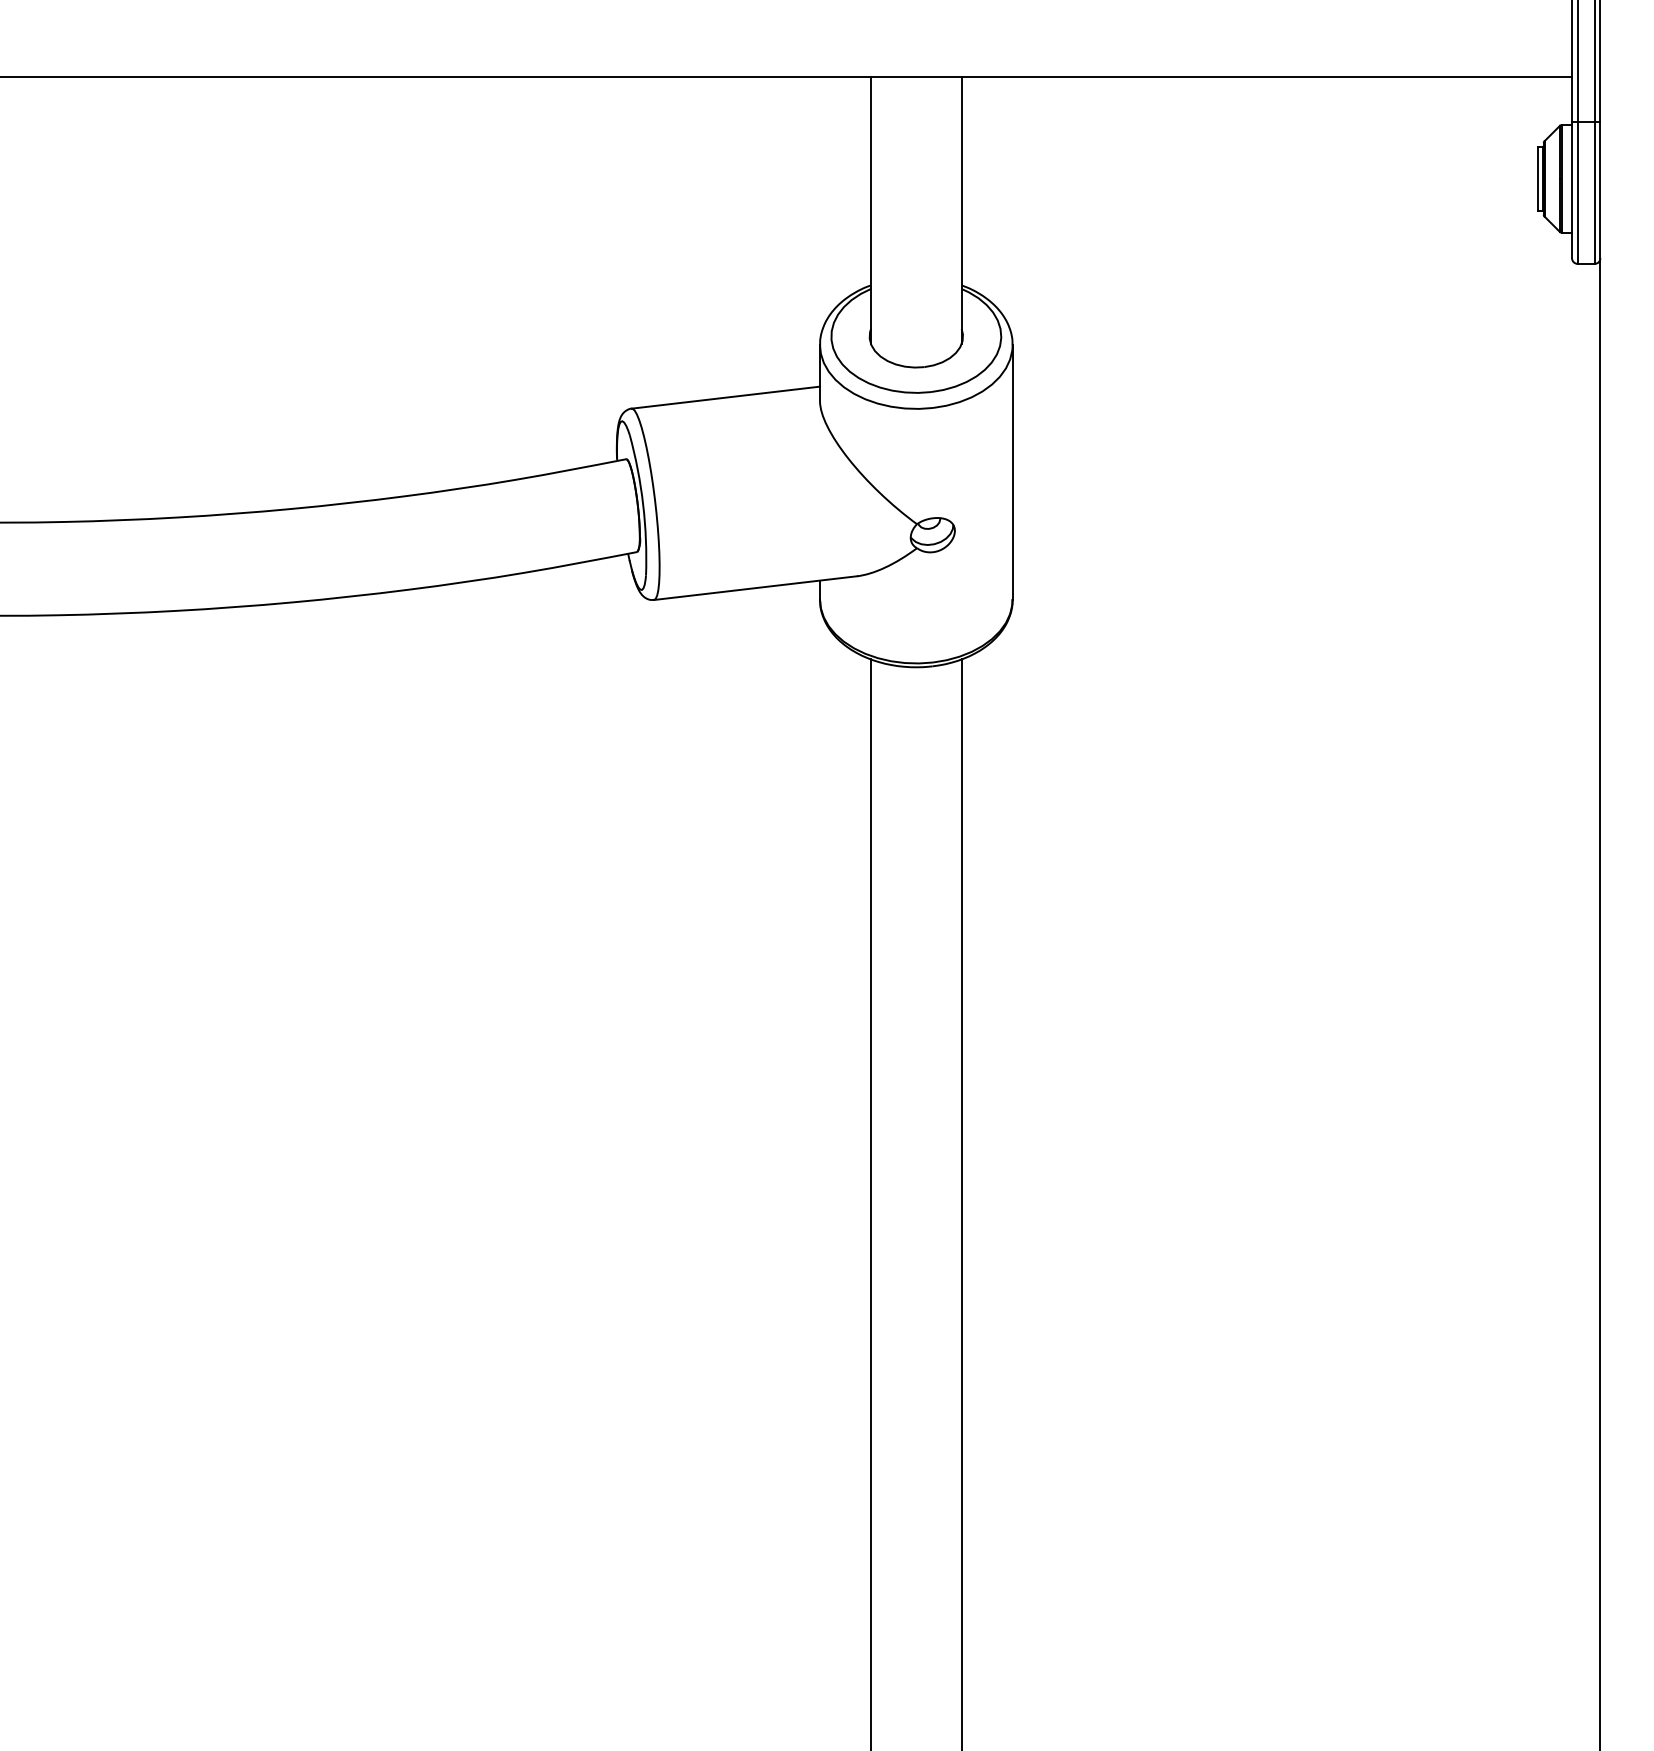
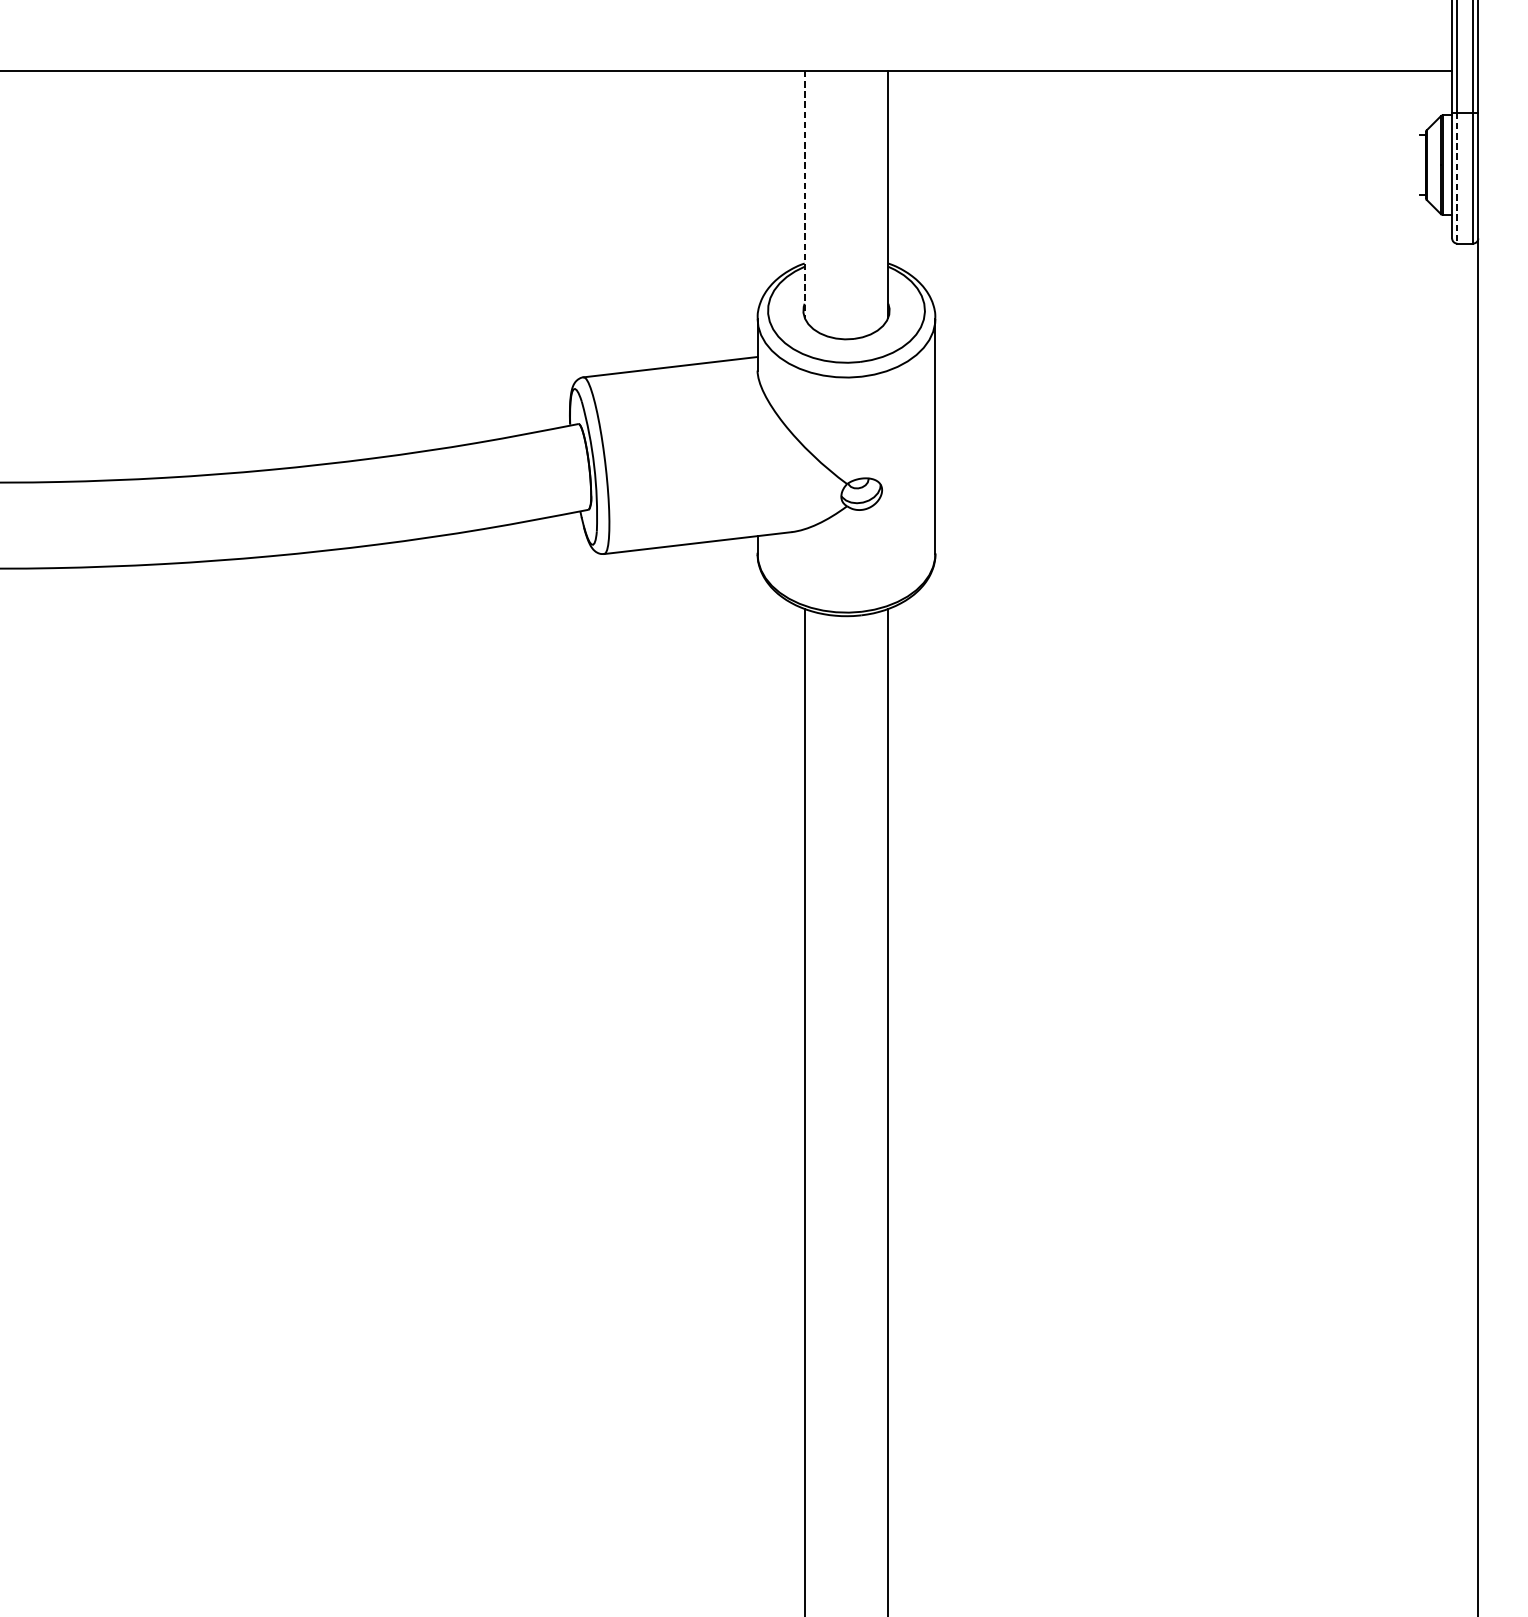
line: (1537, 178) -> (1420, 164), removed
line: (1577, 193) -> (1457, 178), solid -> dashed
line: (871, 210) -> (805, 194), solid -> dashed

